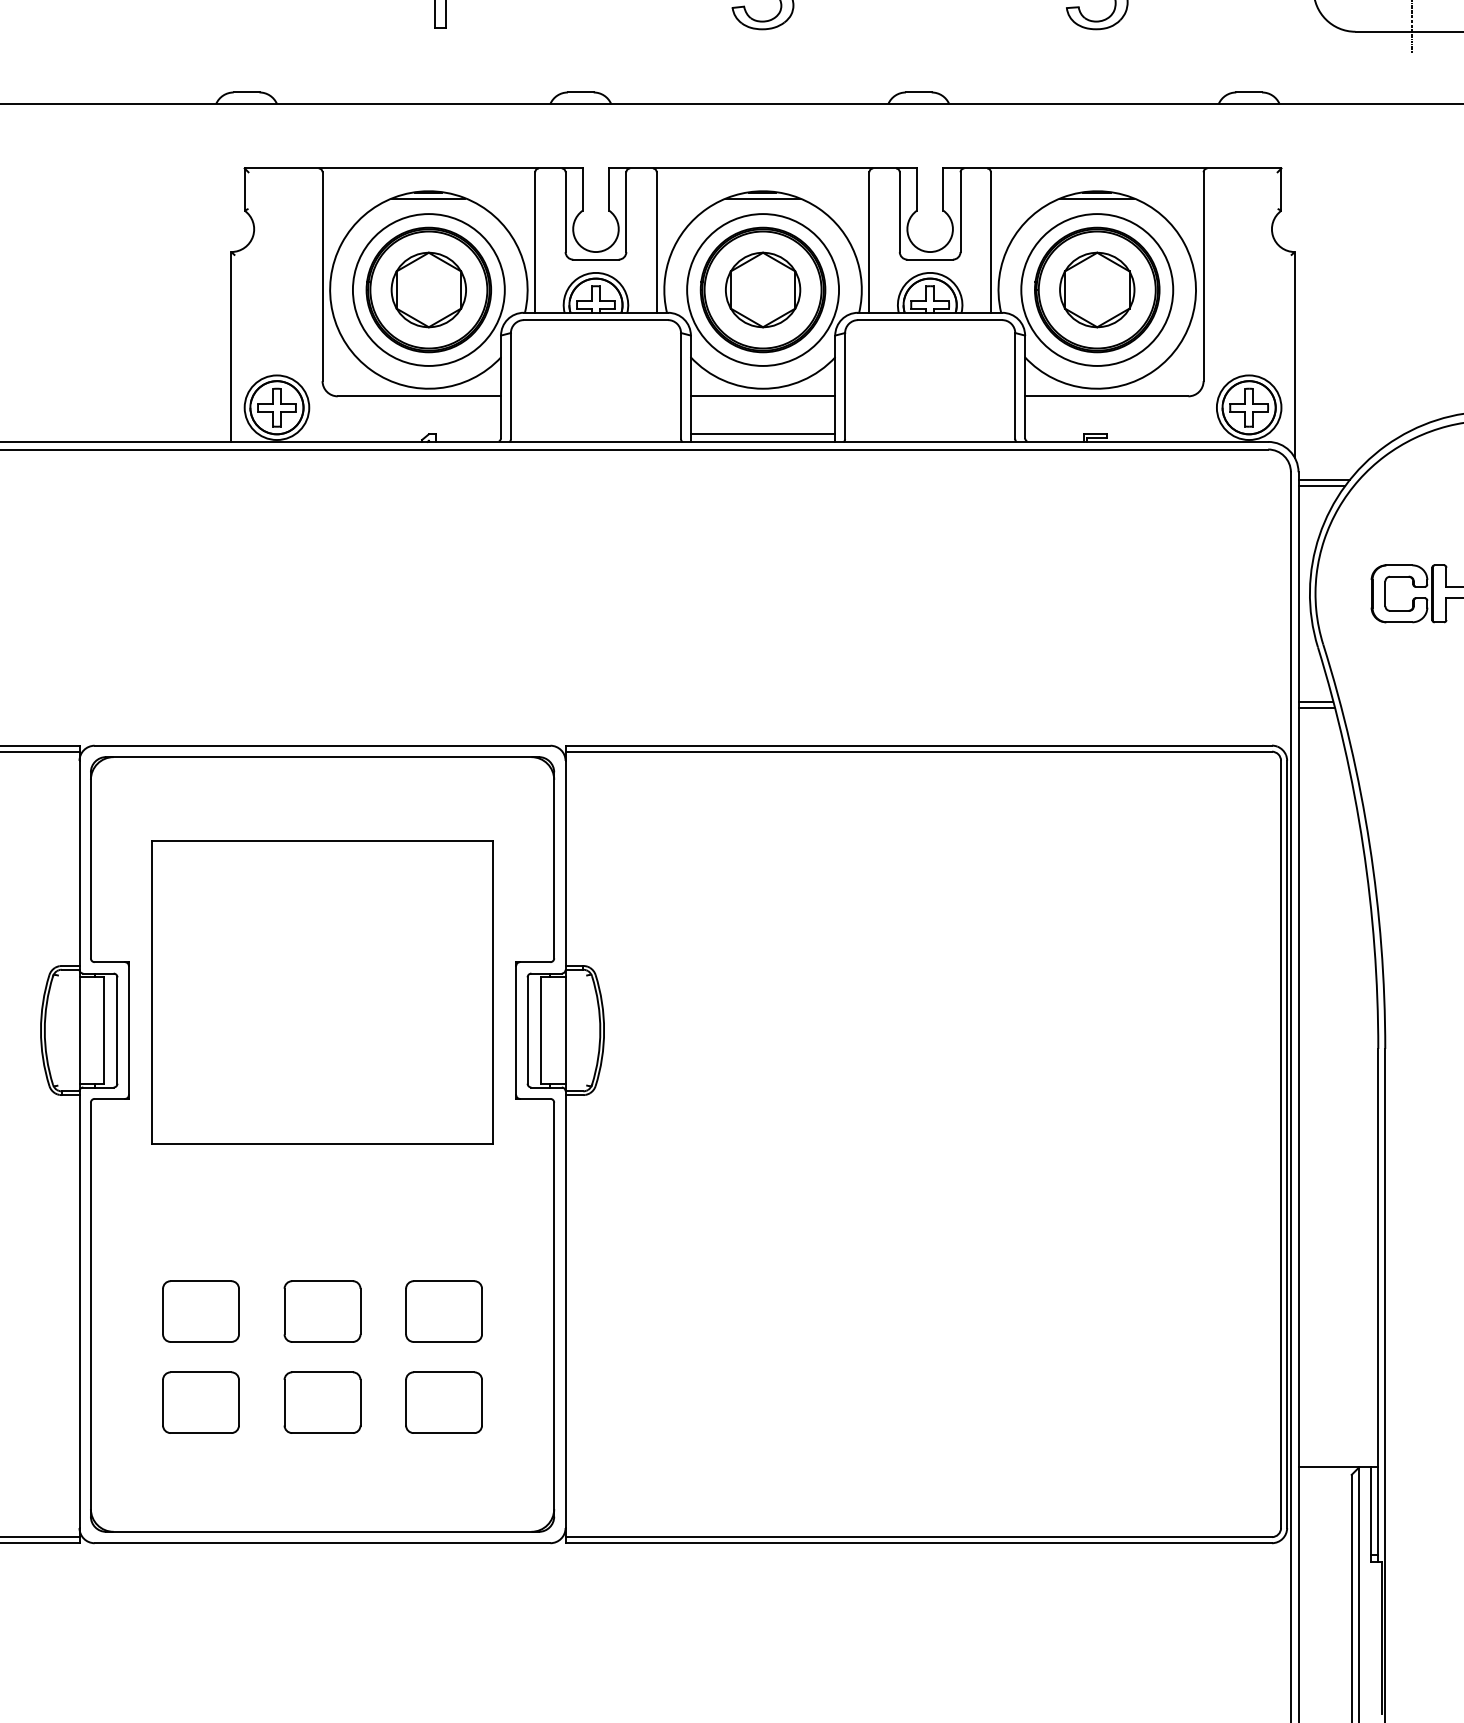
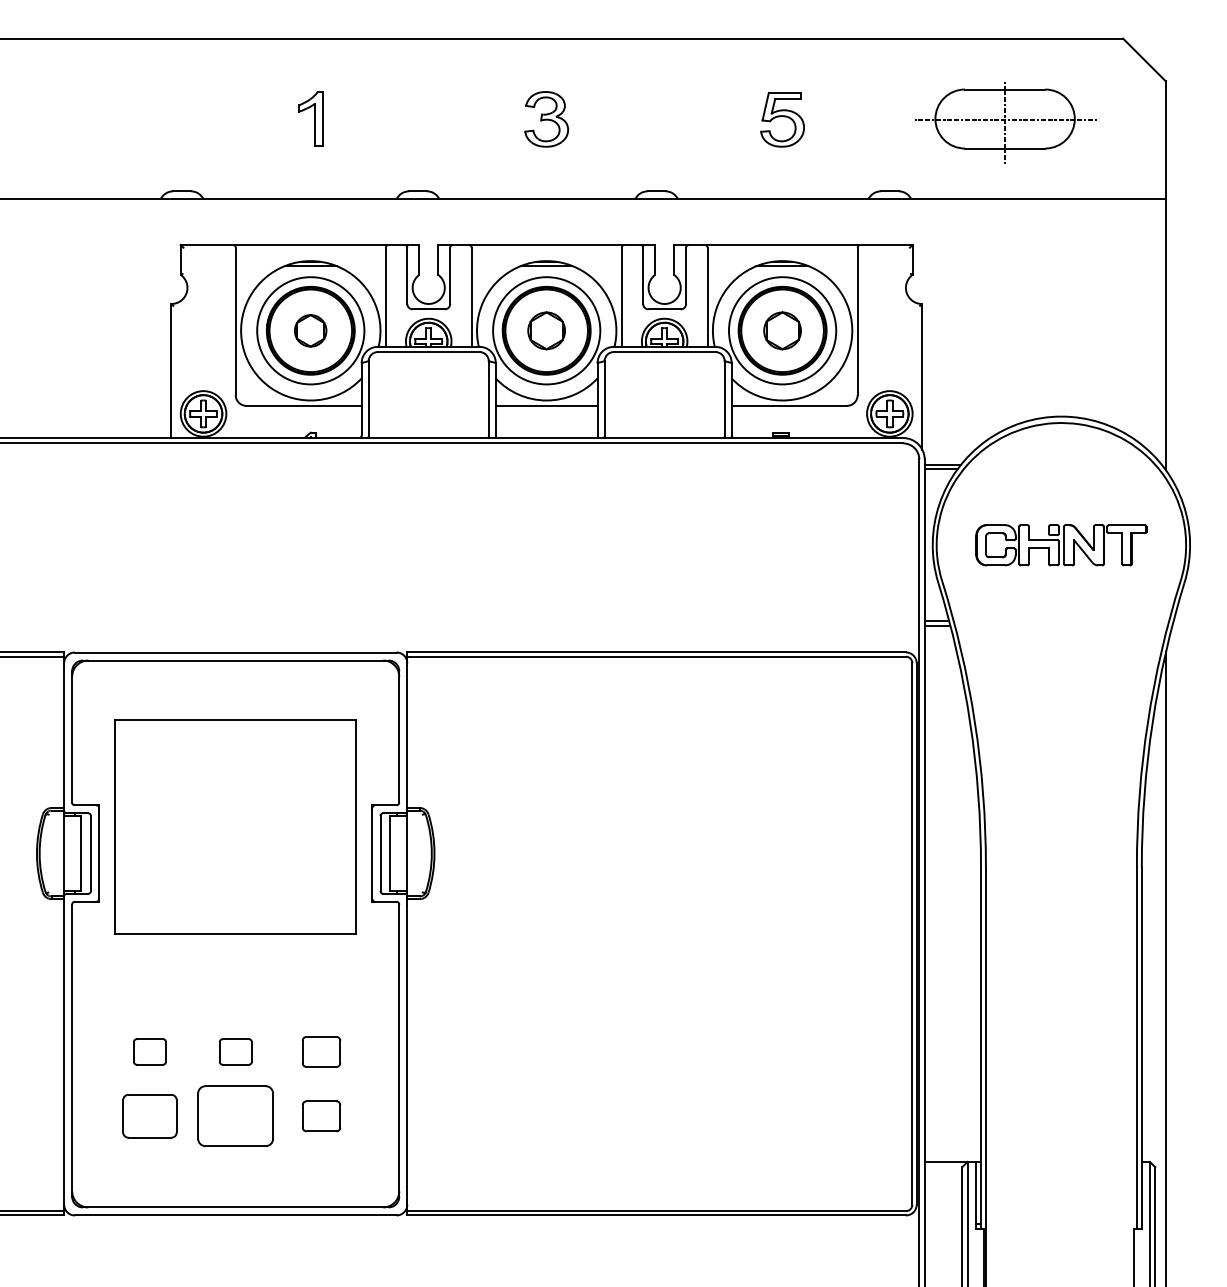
part: (428, 289) -> (310, 330), size x0.6
part: (762, 289) -> (546, 330), size x0.7
part: (1097, 289) -> (782, 330), size x0.7
line: (762, 434) -> (546, 432), removed
part: (200, 1310) -> (149, 1051), size x0.6
part: (322, 1310) -> (235, 1051), size x0.6
part: (444, 1310) -> (321, 1051), size x0.7
part: (322, 1403) -> (235, 1116), size x1.4
part: (444, 1403) -> (321, 1116), size x0.7

